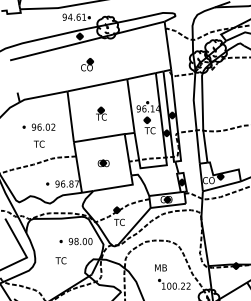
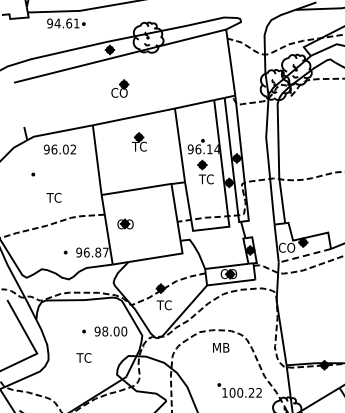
part: (76, 17) -> (66, 23), moved
part: (100, 113) -> (138, 141), moved
text: (43, 127) -> (59, 149), moved
part: (103, 162) -> (125, 223), moved
line: (221, 186) -> (304, 255), solid -> dashed
text: (161, 267) -> (221, 347), moved

